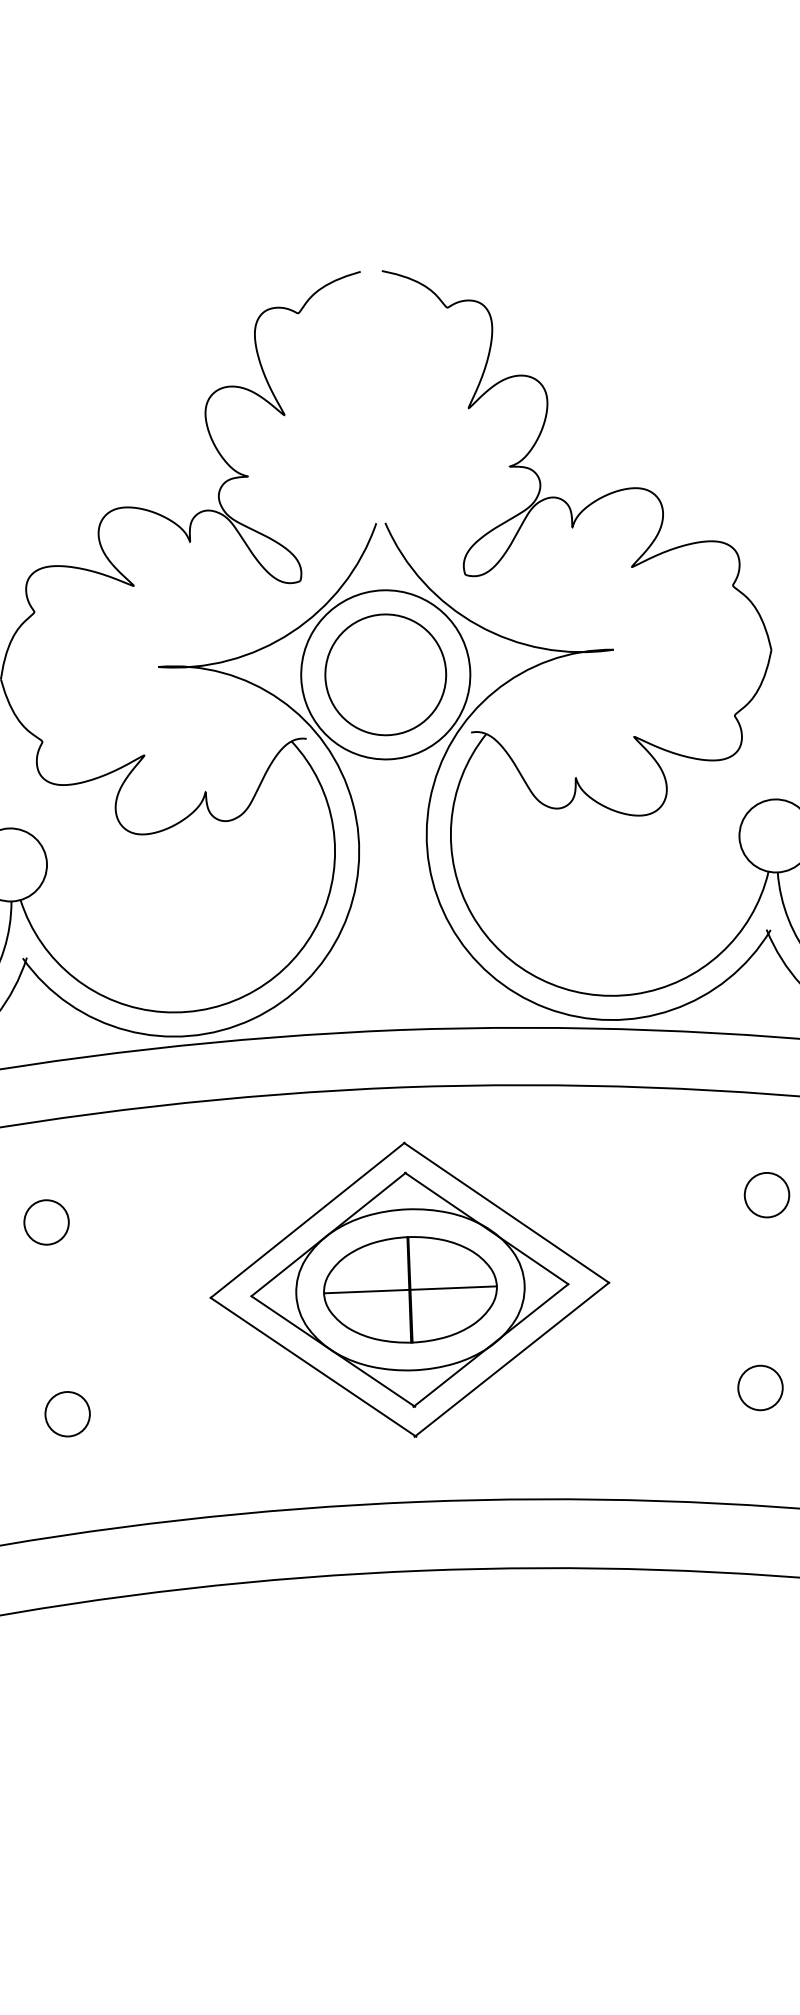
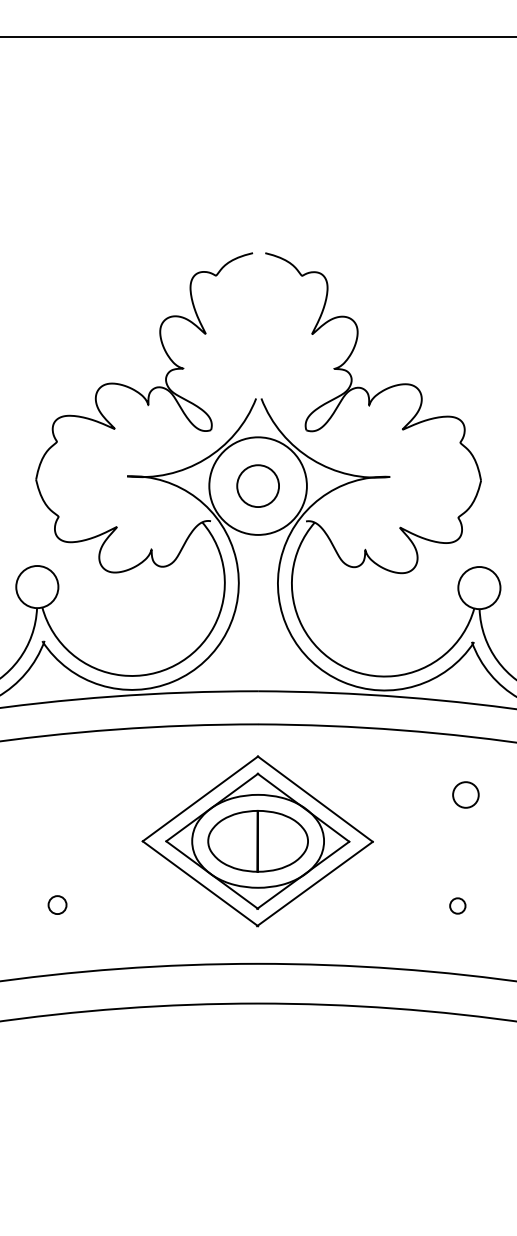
circle: (386, 675) -> (258, 486), size x0.6
circle: (45, 1221) -> (49, 793), removed
line: (411, 1290) -> (258, 841), removed
circle: (760, 1387) -> (457, 905), size x0.6
circle: (67, 1413) -> (57, 904), size x0.7

